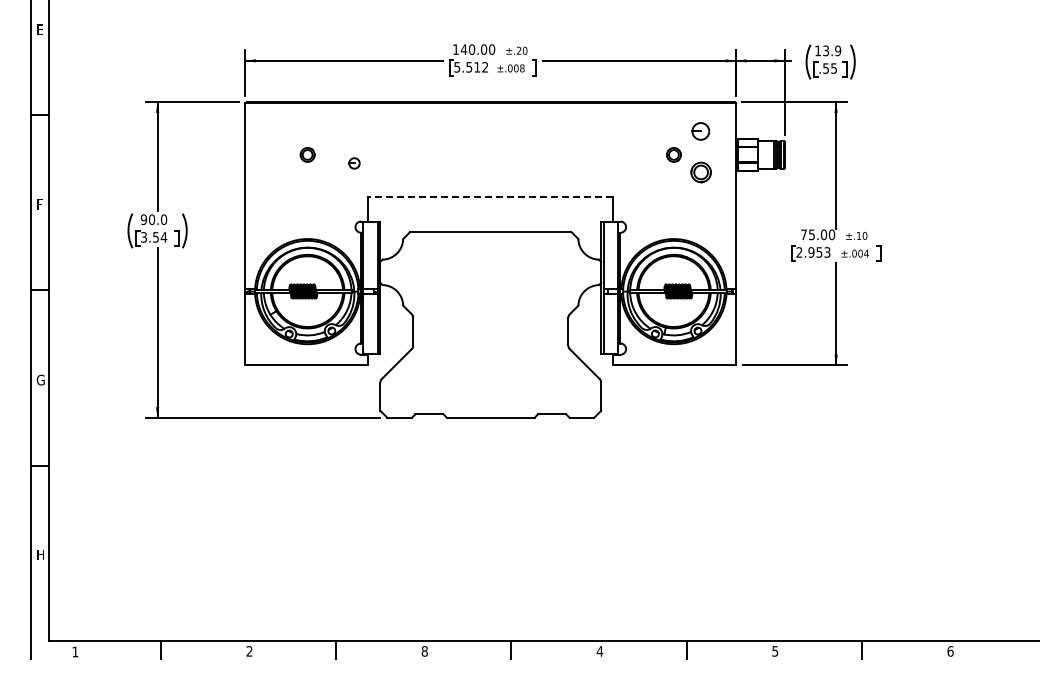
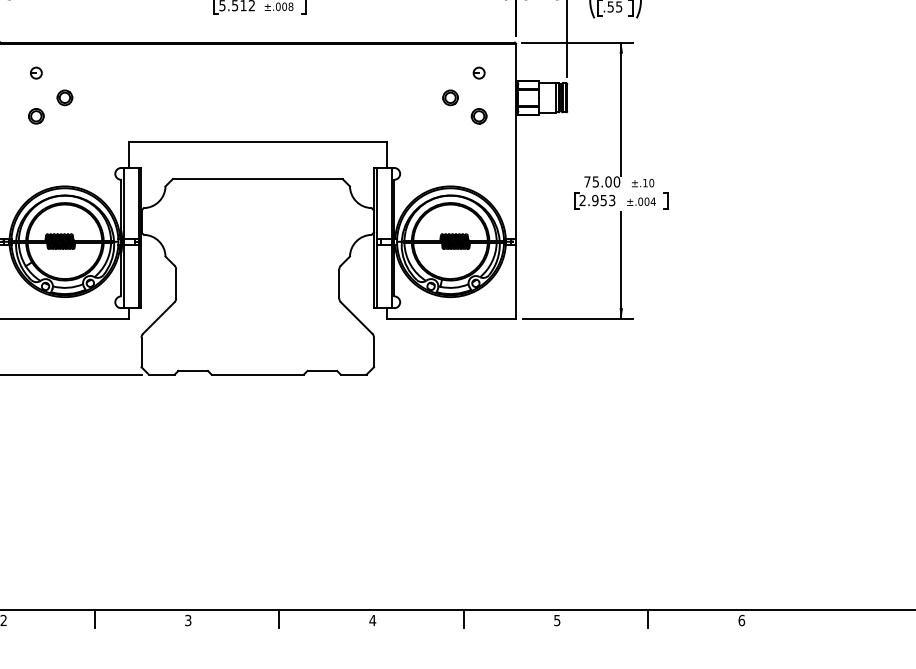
part: (701, 131) -> (479, 73), size x0.62
part: (354, 163) -> (36, 73), moved
part: (280, 172) -> (36, 116), added
part: (700, 172) -> (478, 116), size x0.71
line: (490, 197) -> (257, 142), dashed -> solid
text: (424, 651) -> (187, 620), 8 -> 3

